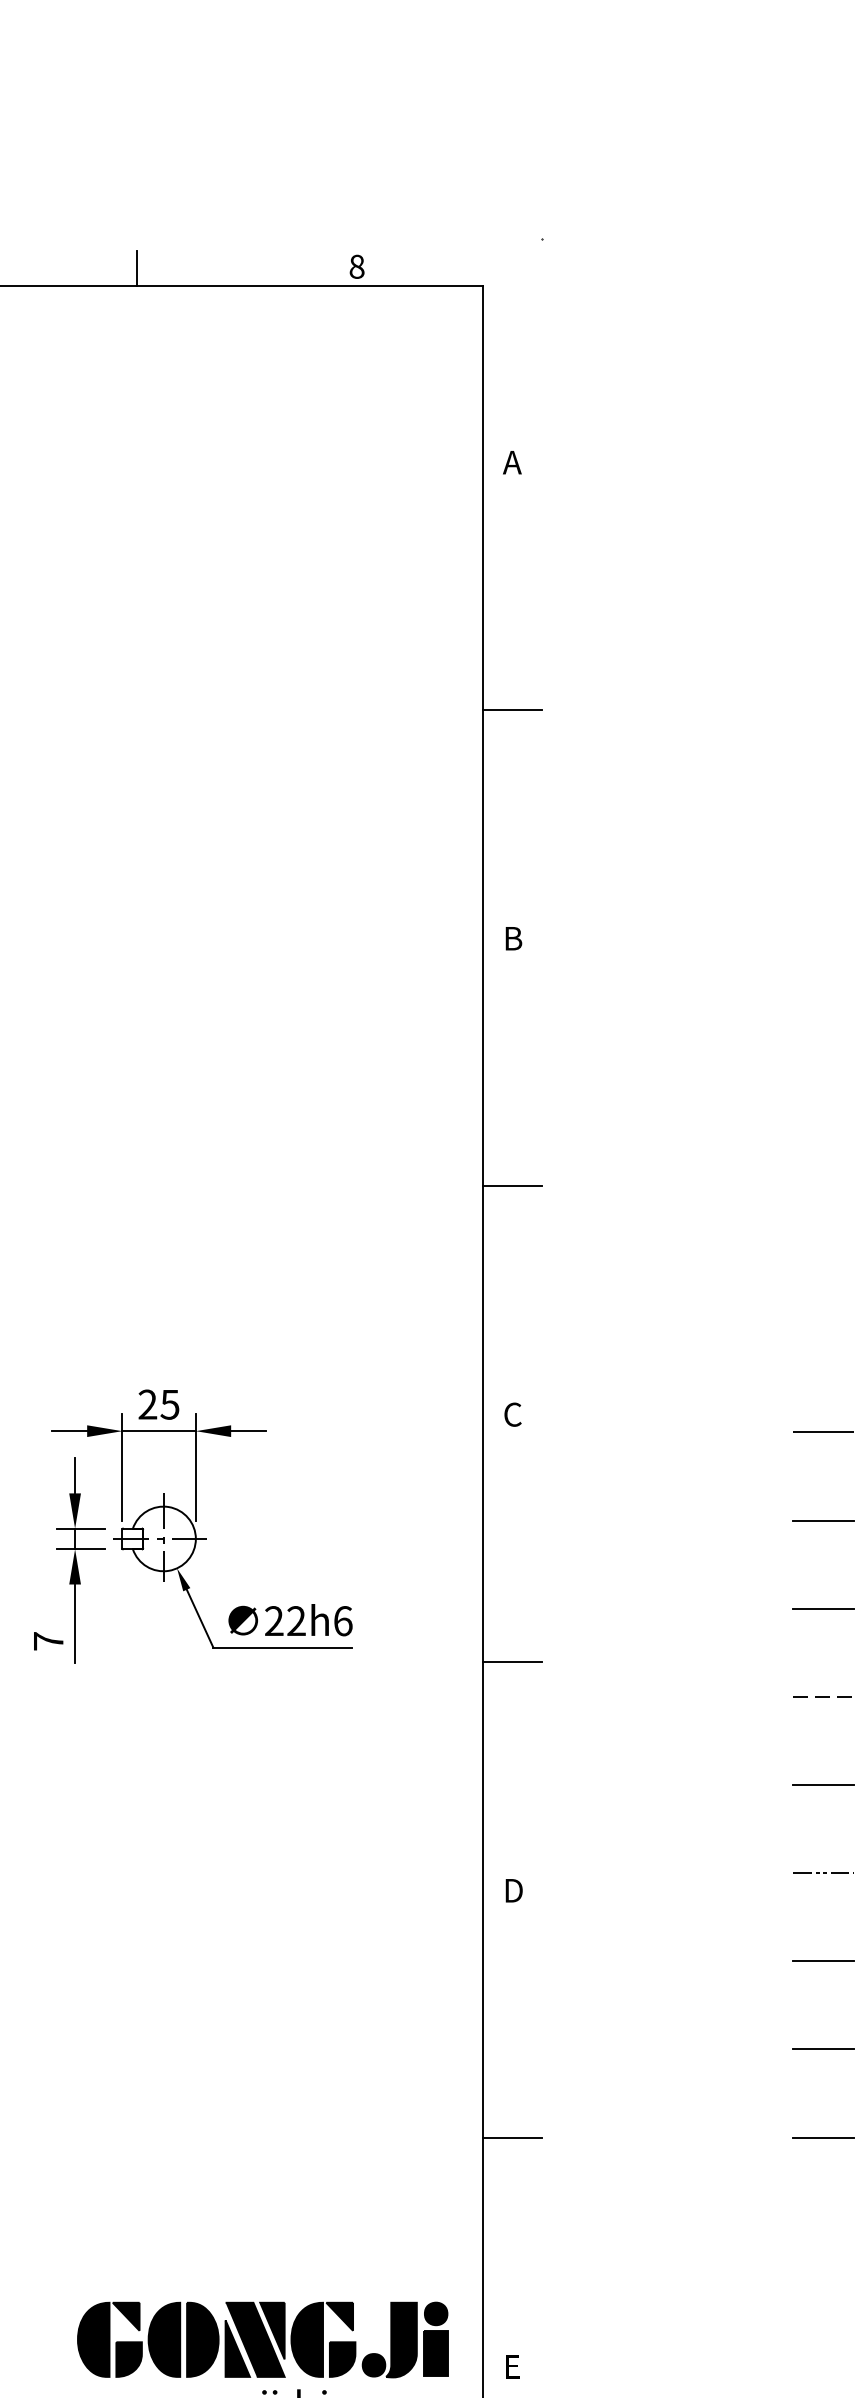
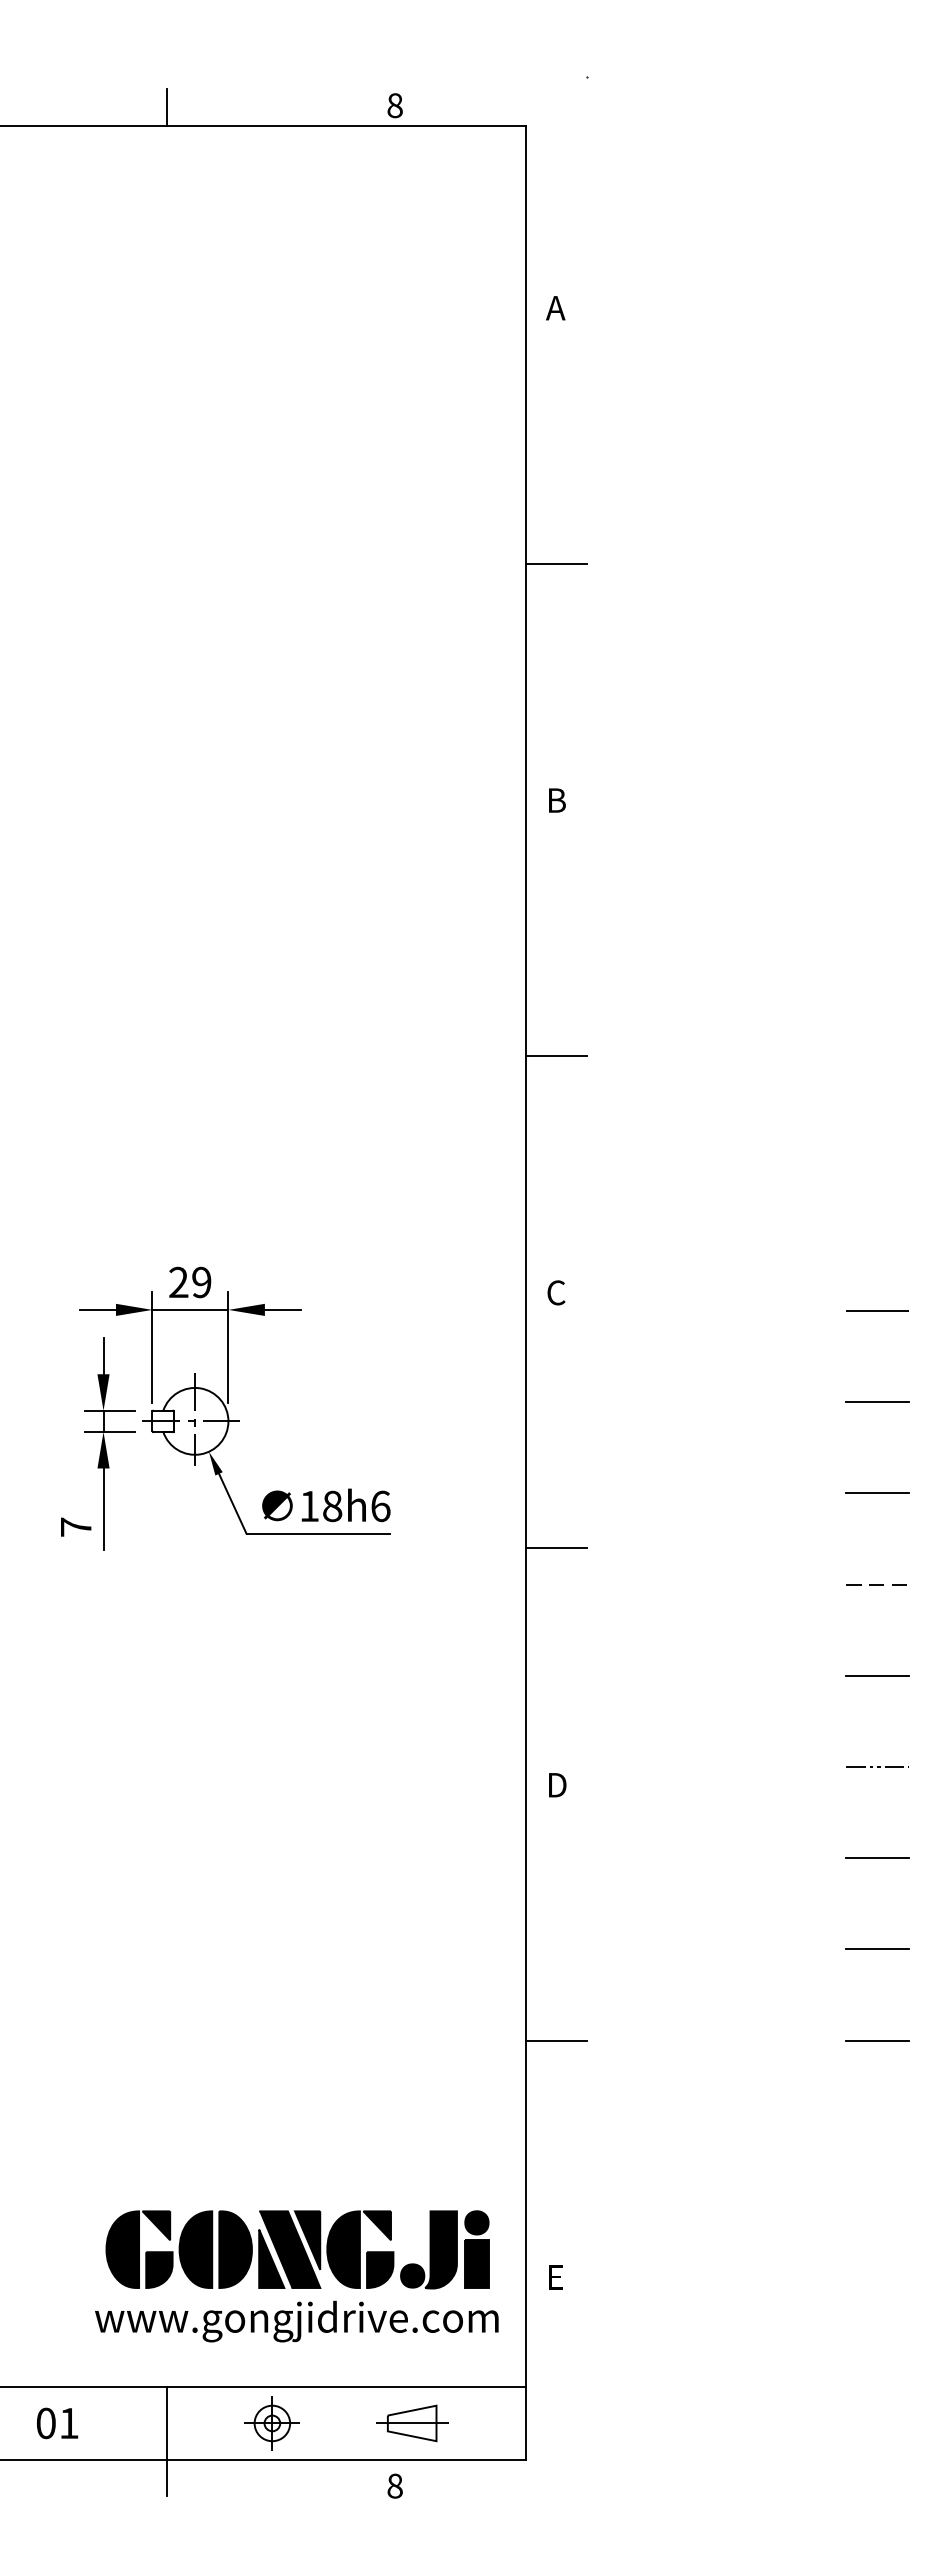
text: (169, 1404) -> (201, 1282), 25 -> 29
text: (285, 1621) -> (321, 1506), 22h6 -> 18h6

